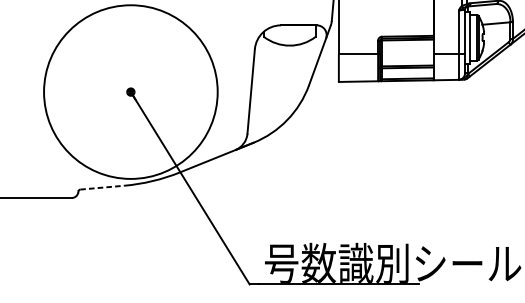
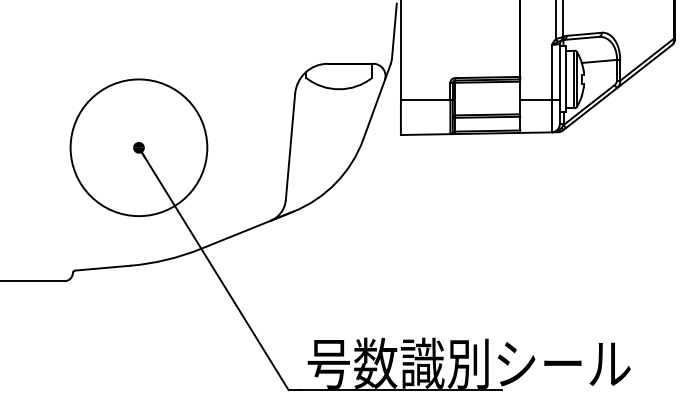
circle: (130, 91) -> (138, 147), size x0.62
line: (101, 187) -> (102, 268), dashed -> solid

